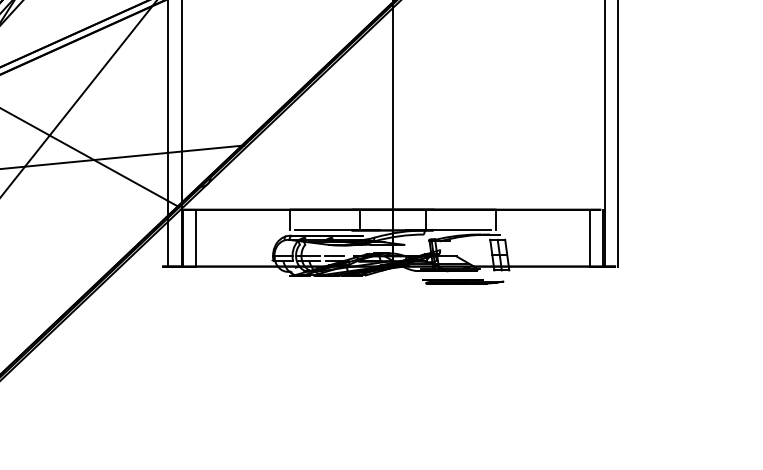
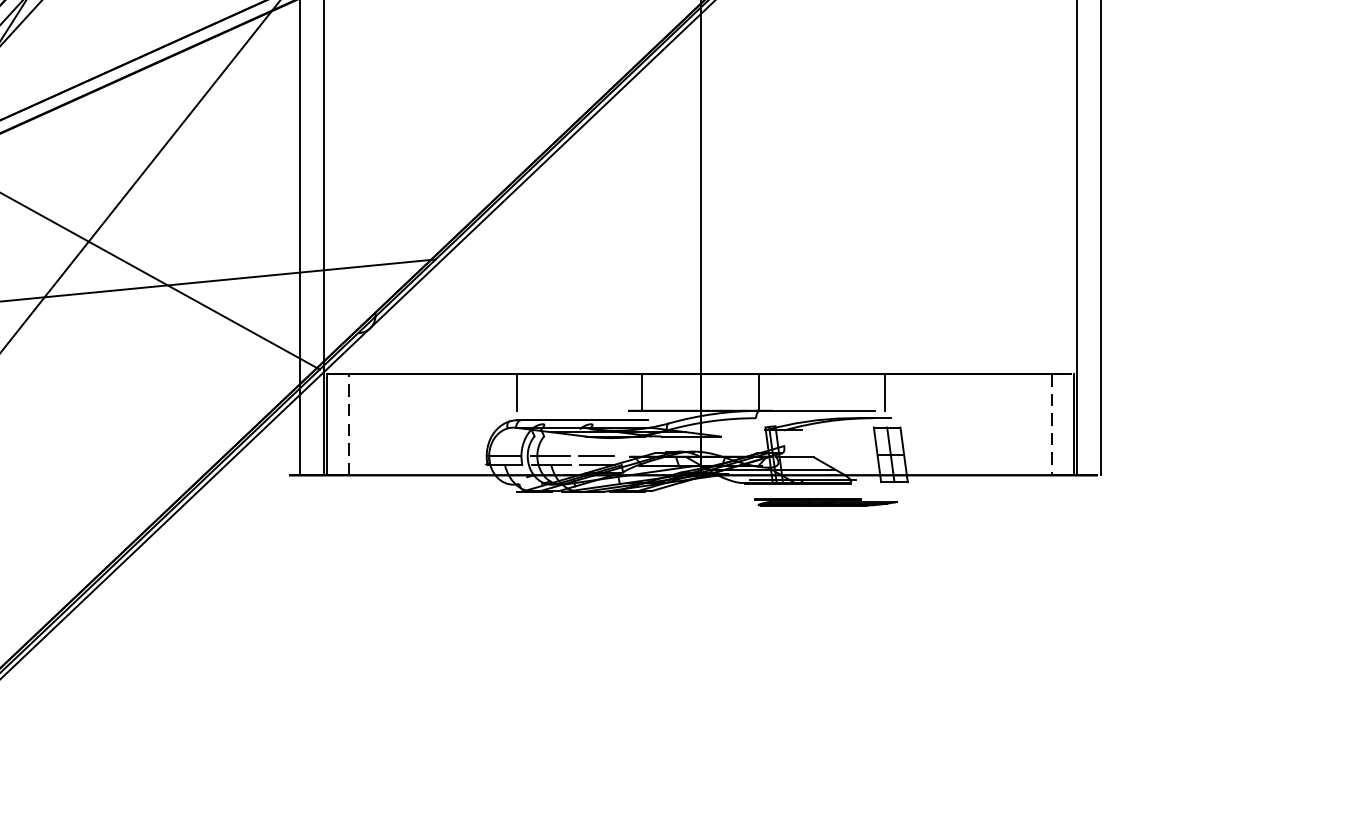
line: (324, 230) -> (578, 410), removed
line: (195, 237) -> (348, 423), solid -> dashed
line: (590, 238) -> (1052, 425), solid -> dashed

